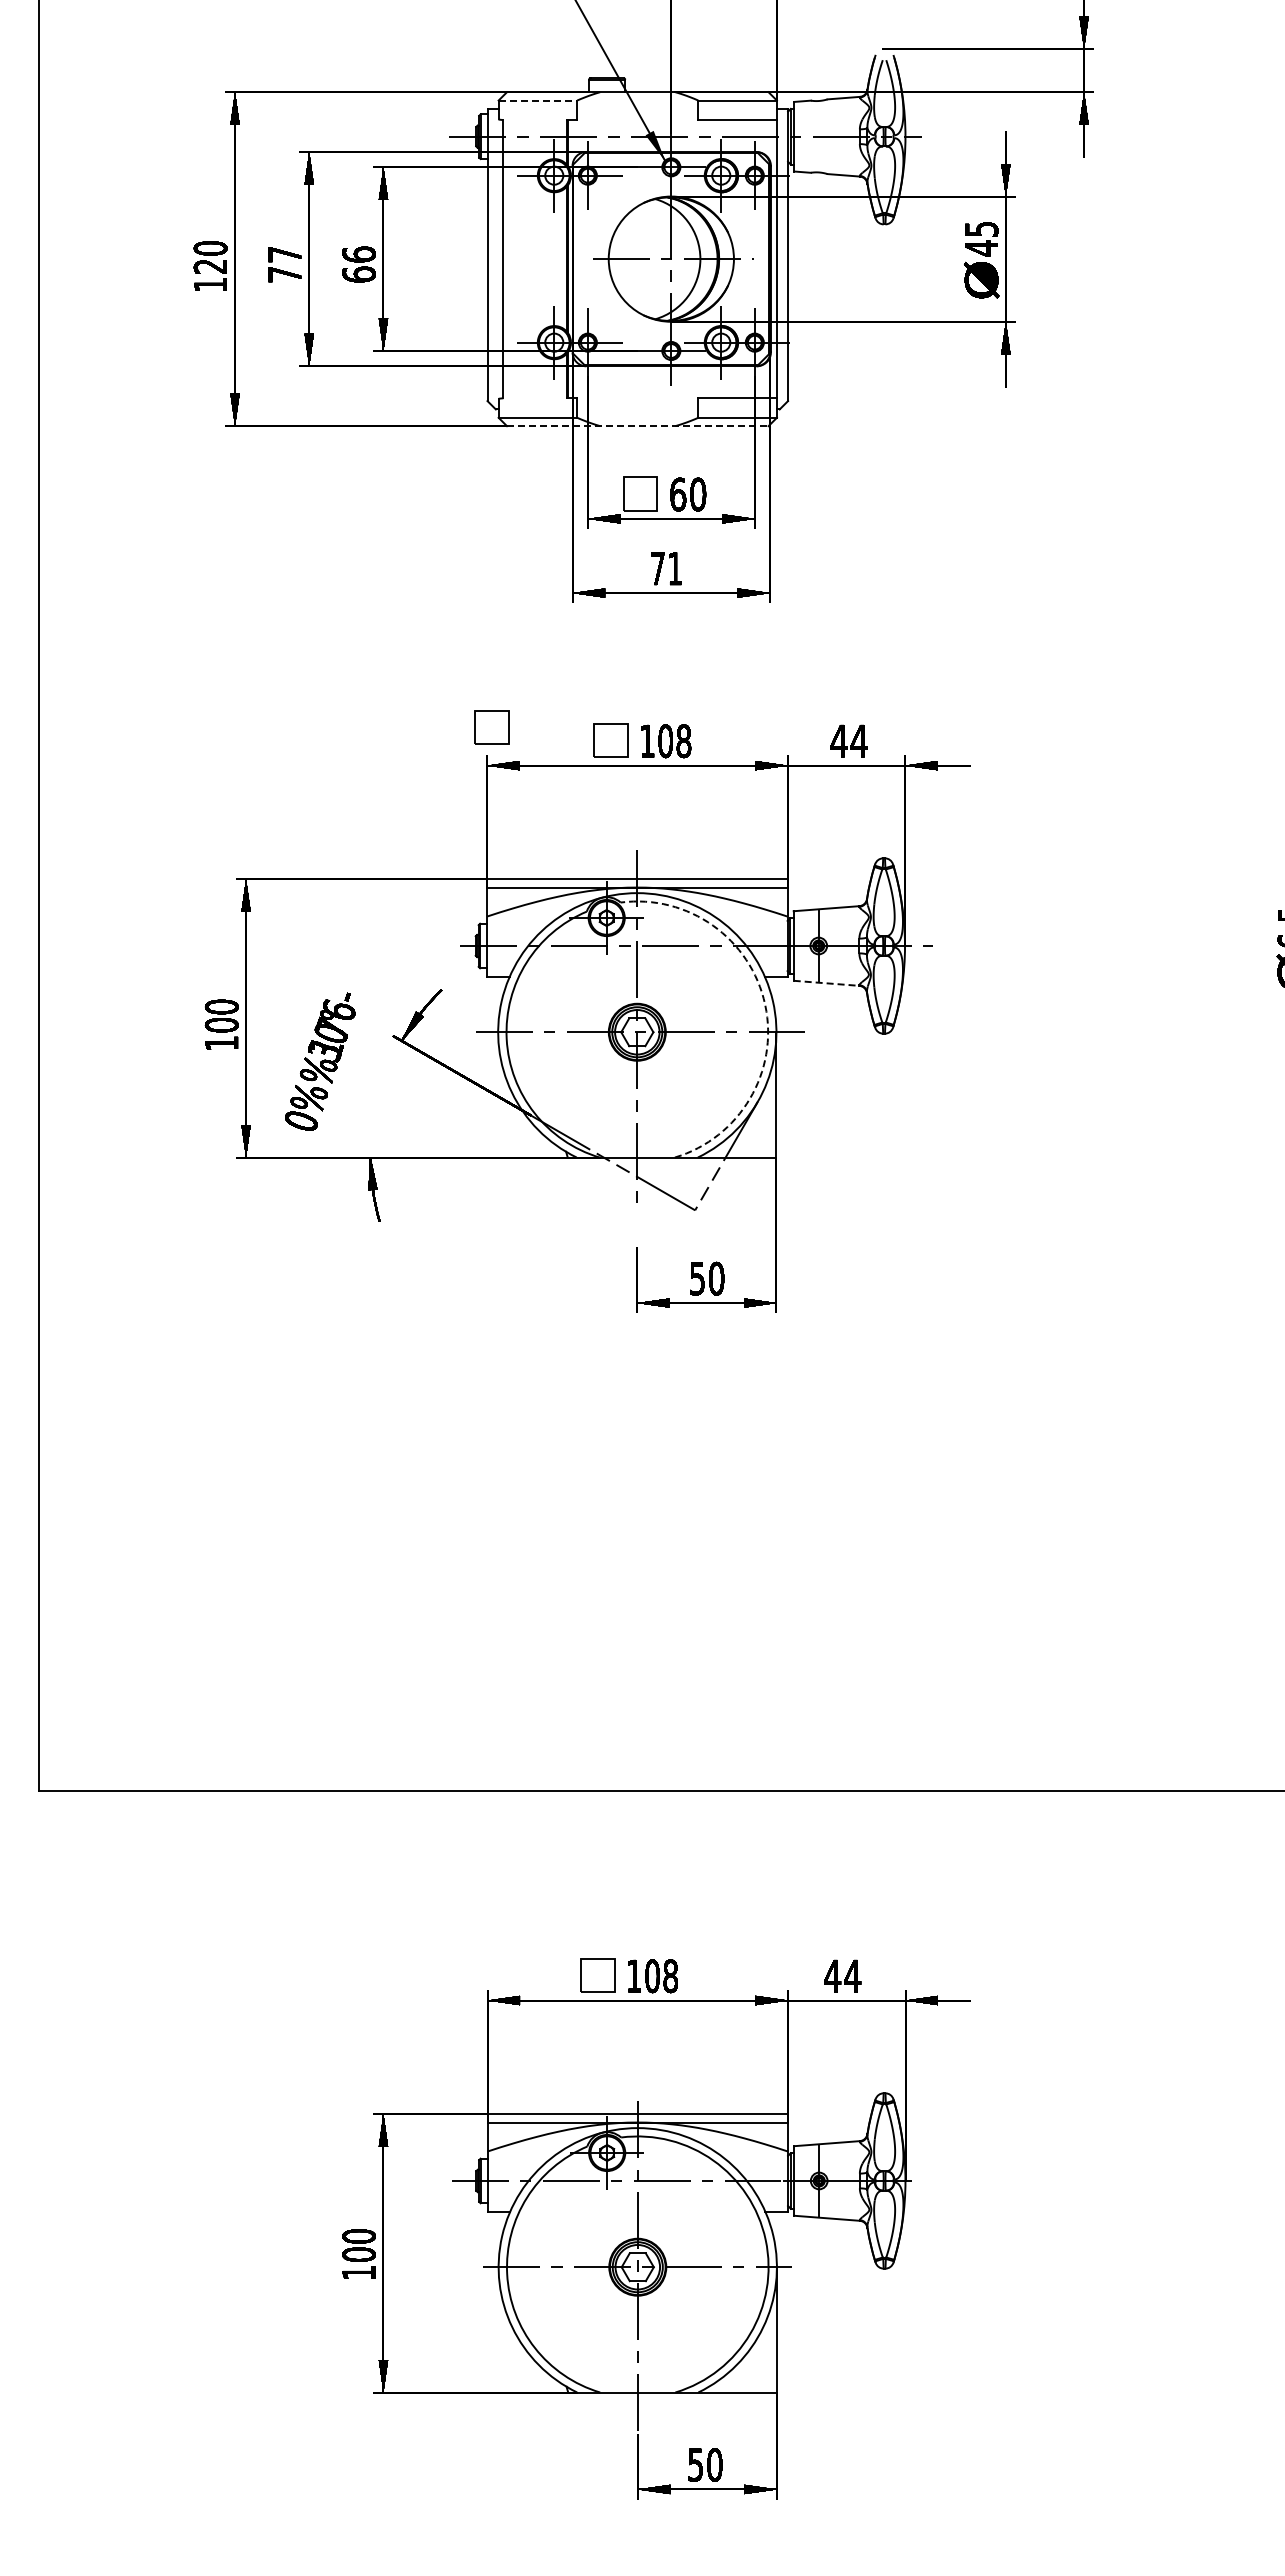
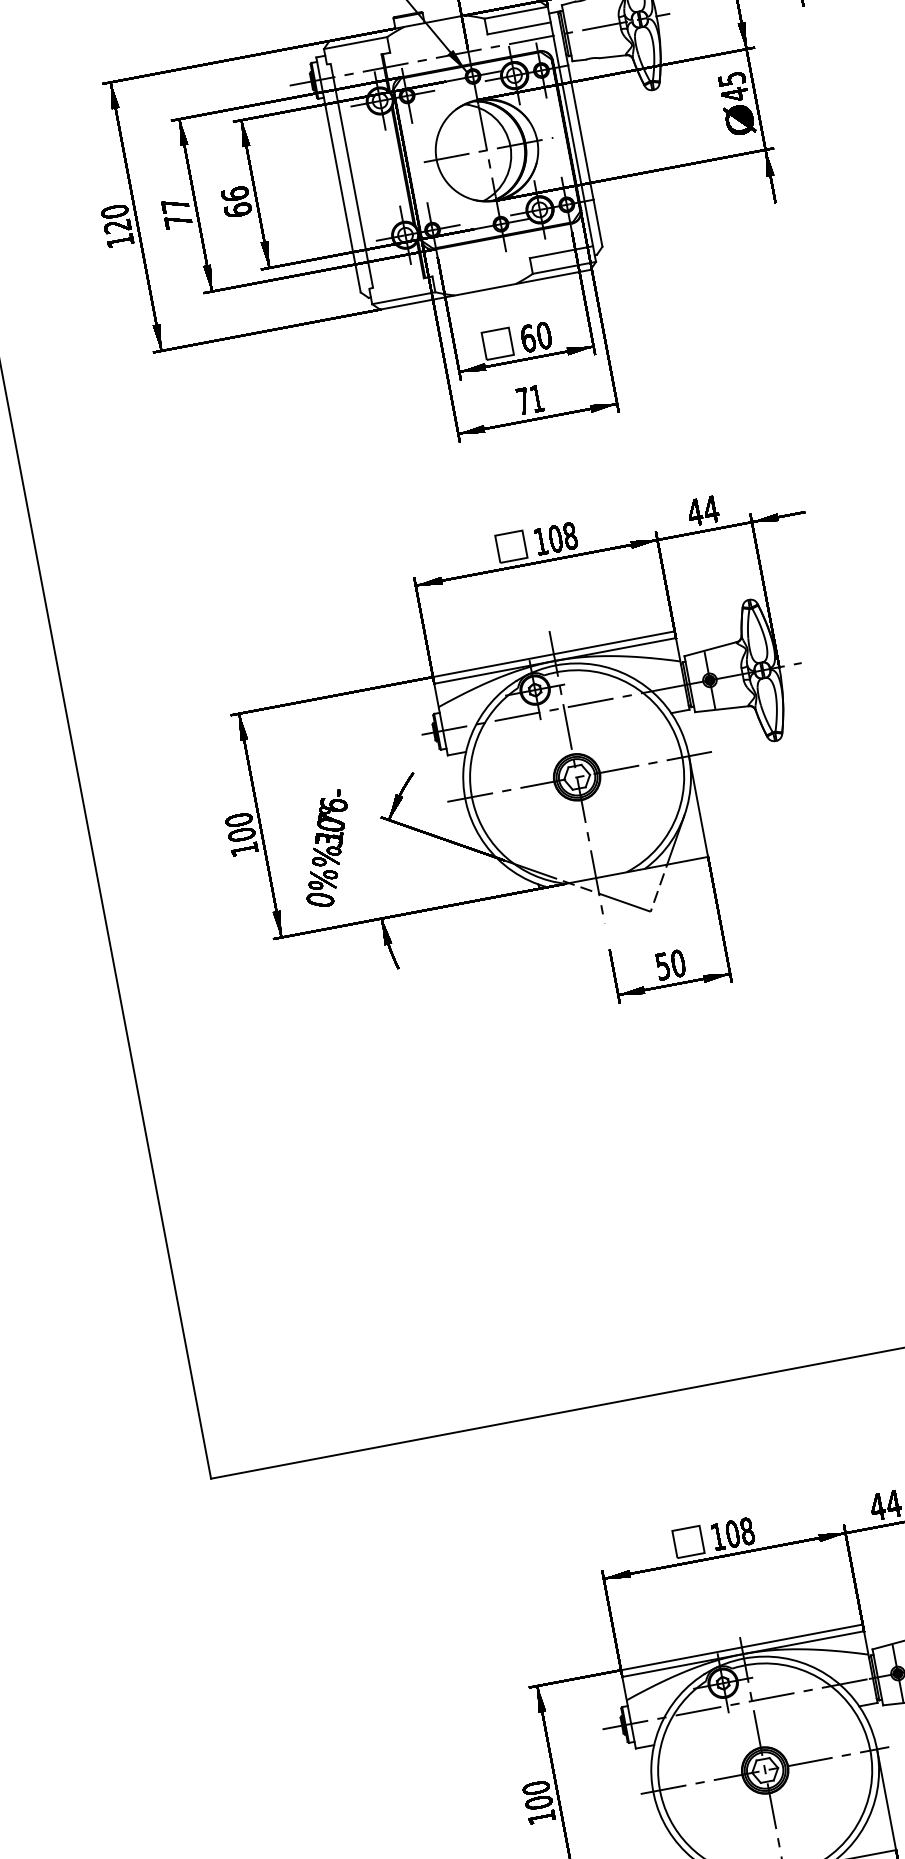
line: (538, 100) -> (356, 42), dashed -> solid
line: (637, 426) -> (485, 290), dashed -> solid
part: (491, 727) -> (413, 554), removed
line: (826, 983) -> (721, 709), dashed -> solid
arc: (765, 1005) -> (676, 736), dashed -> solid

